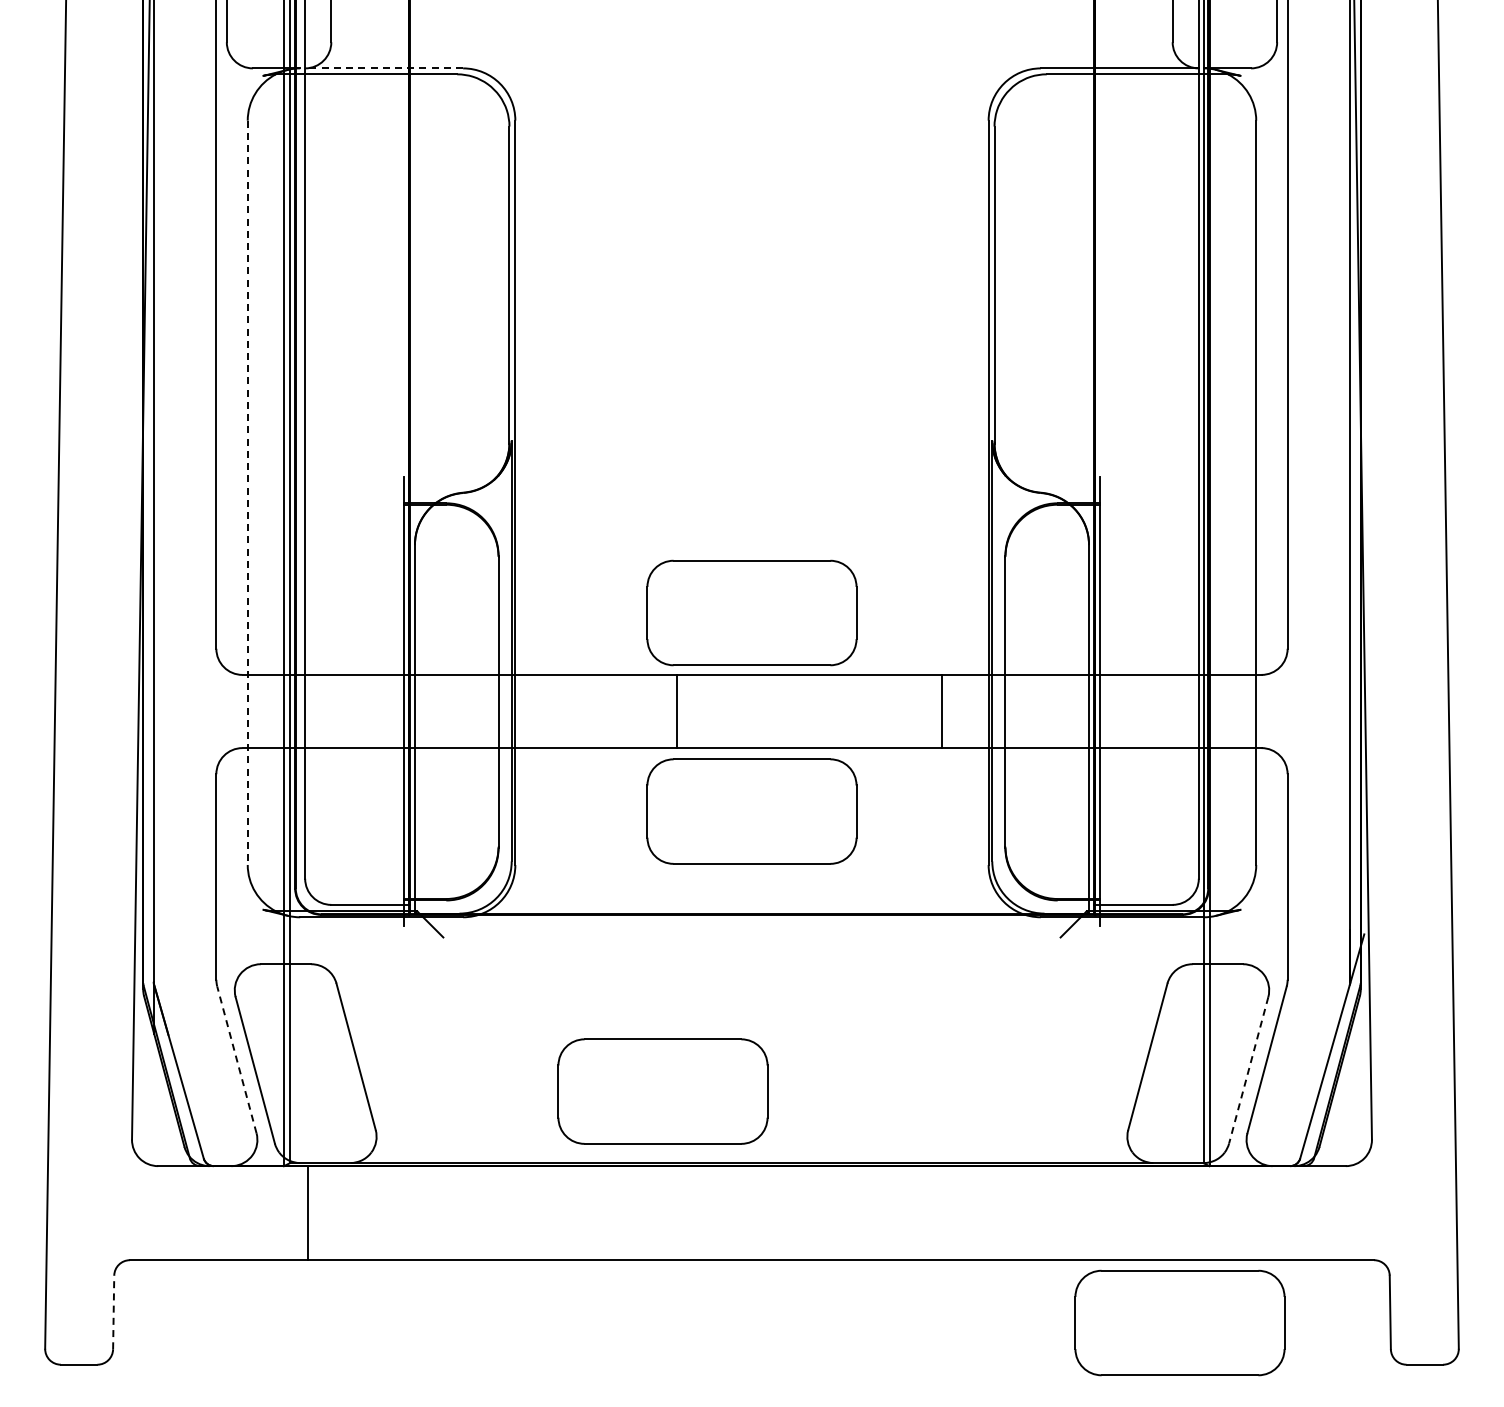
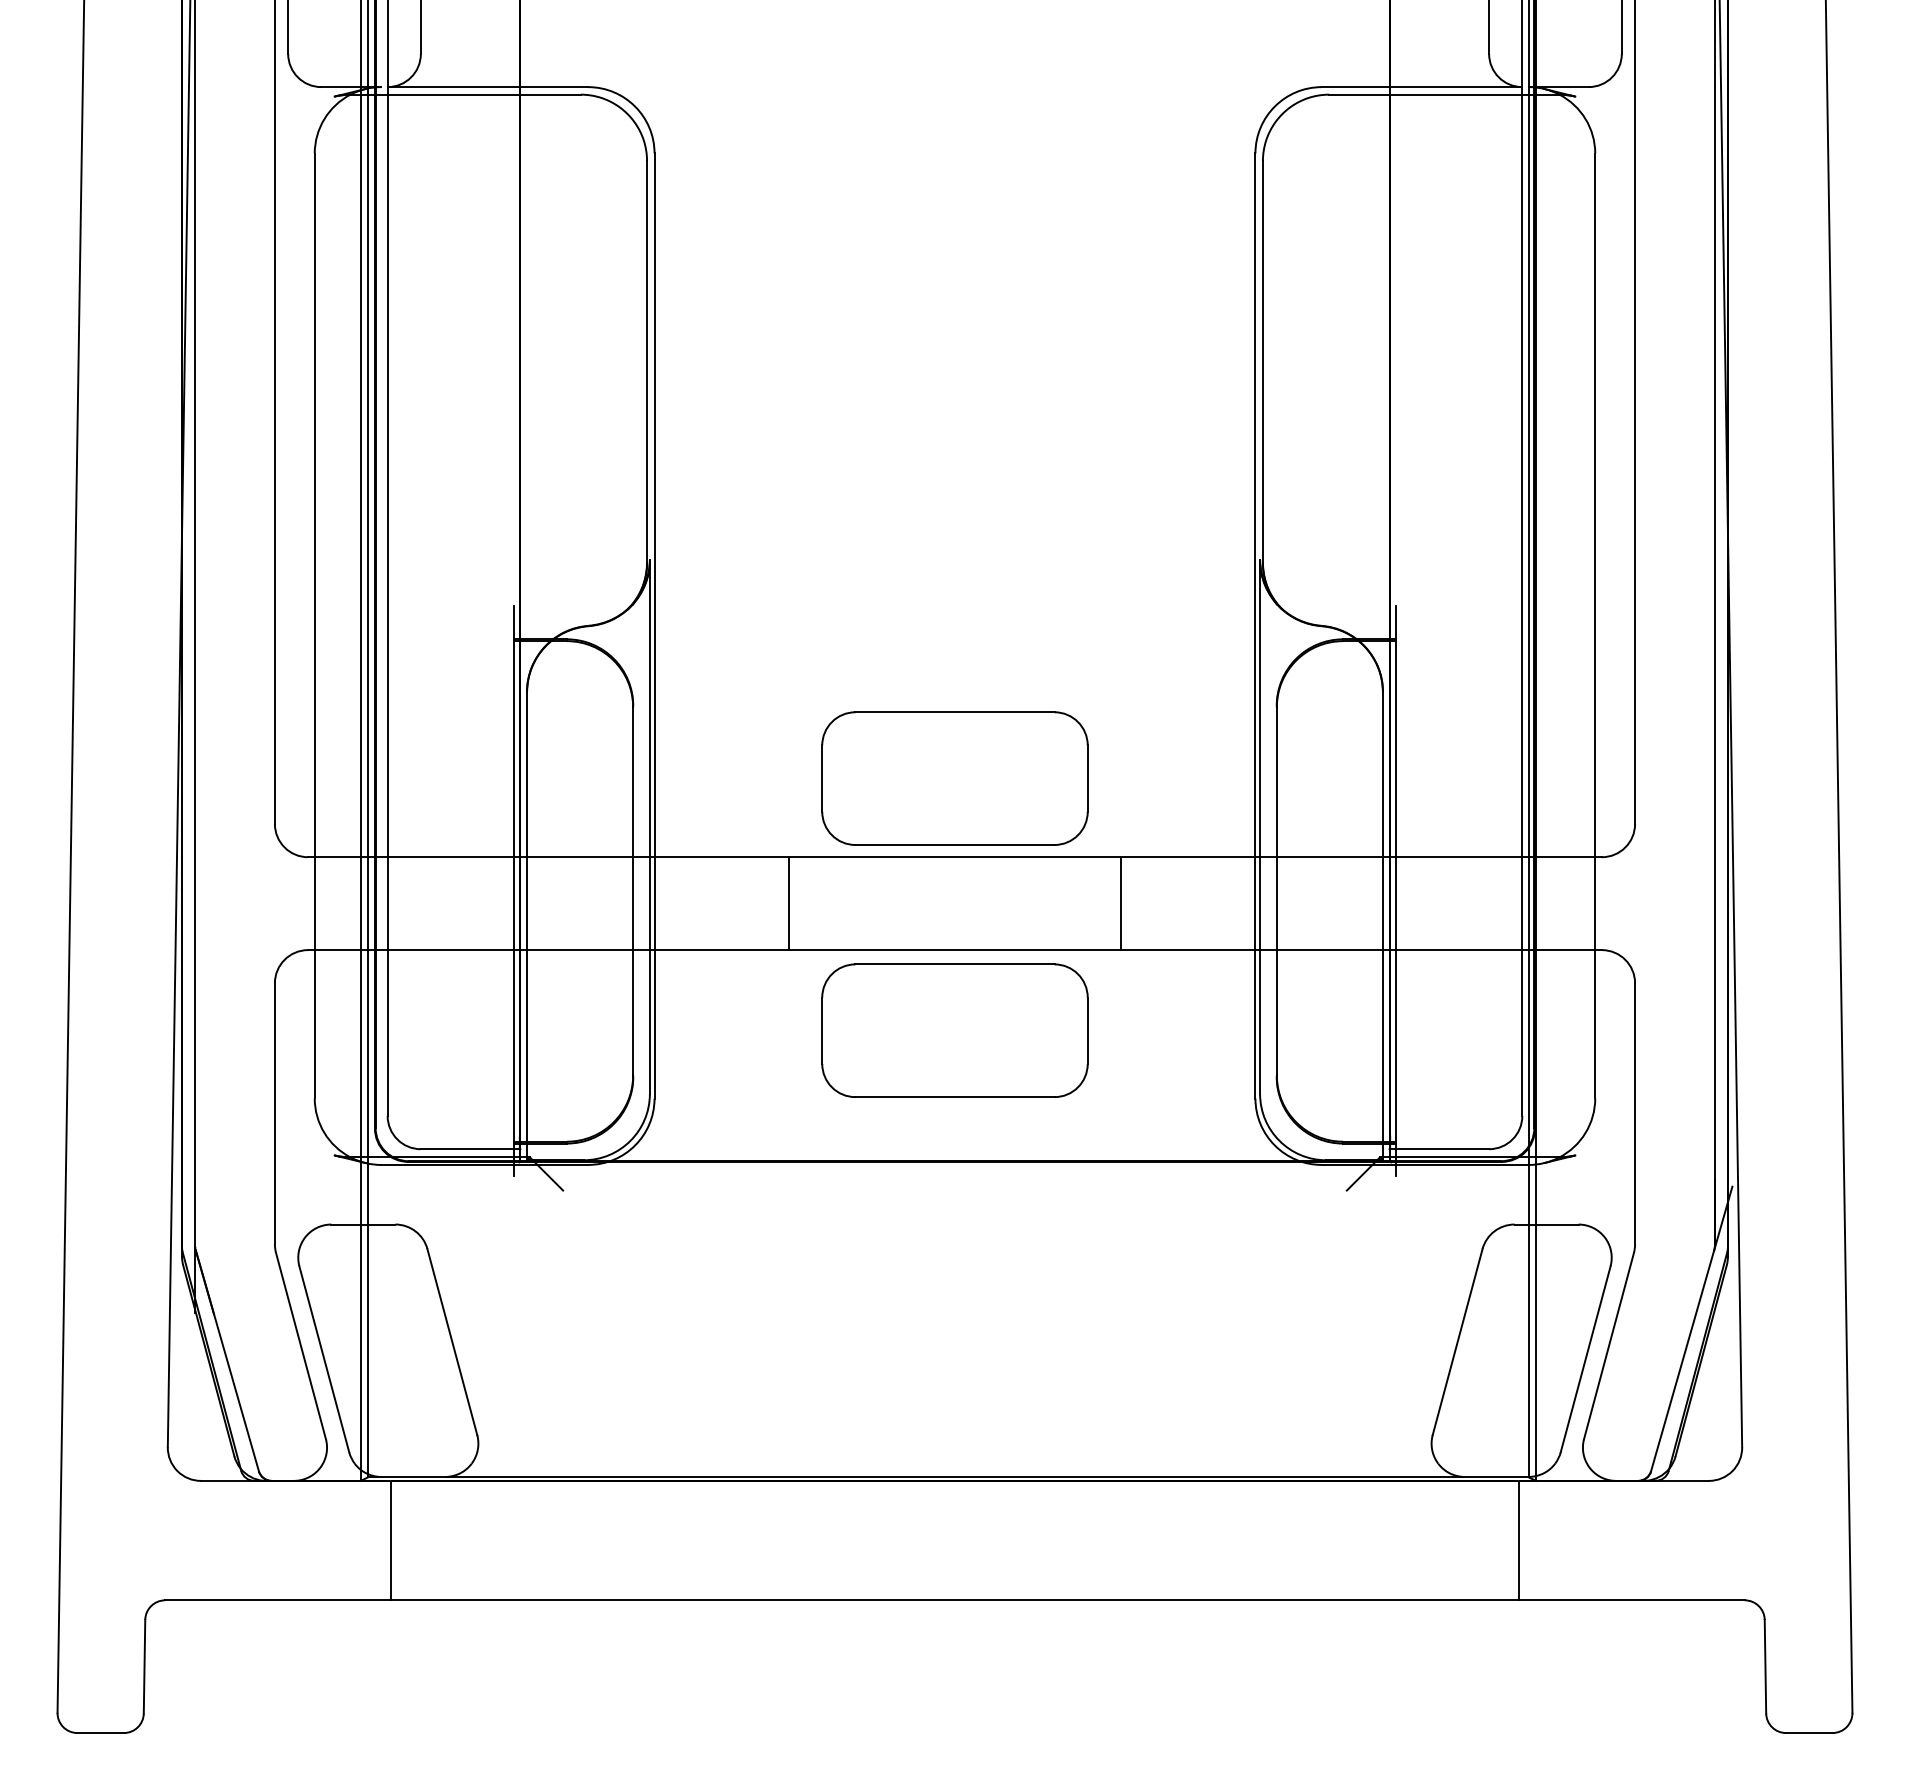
line: (384, 68) -> (488, 87), dashed -> solid
line: (247, 493) -> (314, 626), dashed -> solid
line: (677, 711) -> (789, 903), moved
line: (941, 711) -> (1120, 903), moved
line: (236, 1059) -> (300, 1345), dashed -> solid
line: (1248, 1070) -> (1585, 1359), dashed -> solid
part: (662, 1091) -> (841, 1386), removed
line: (1196, 1213) -> (1519, 1541), added
line: (113, 1312) -> (144, 1666), dashed -> solid
part: (1179, 1322) -> (1497, 1679), removed

